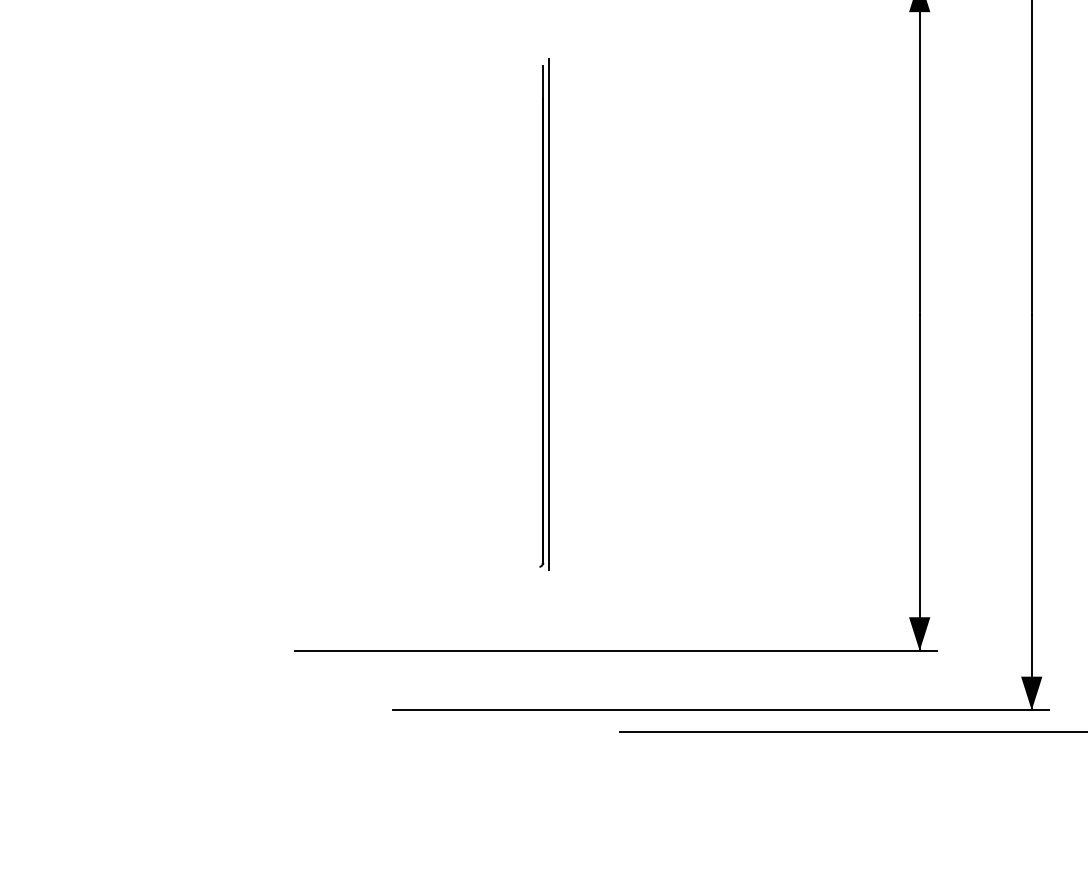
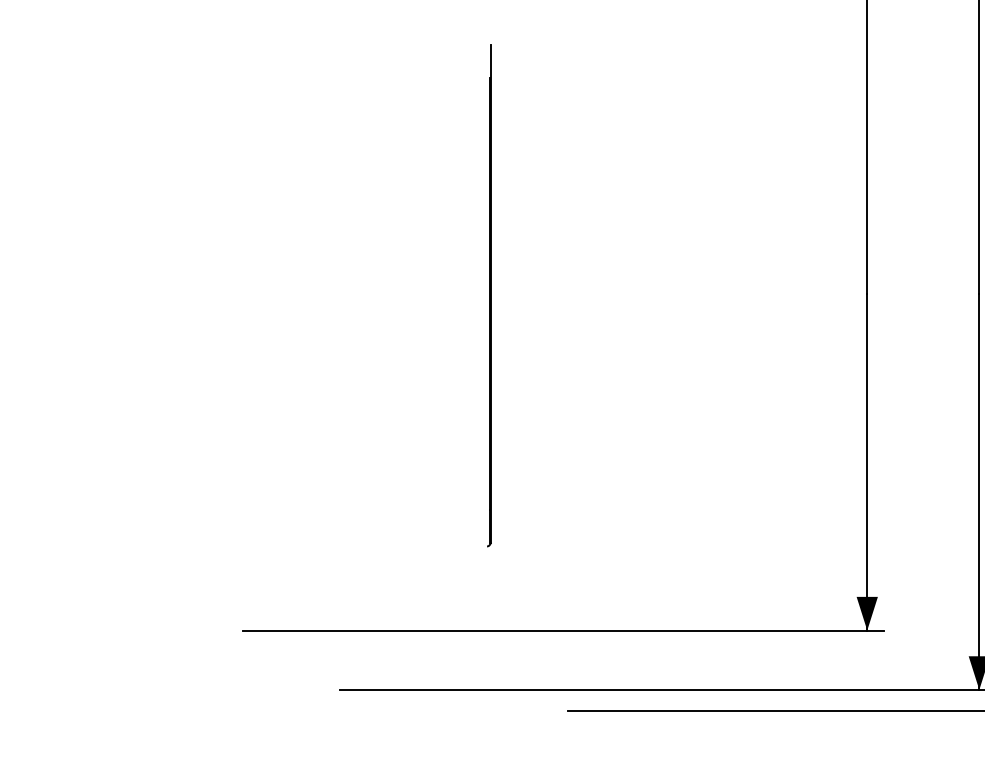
line: (548, 314) -> (496, 294), removed

